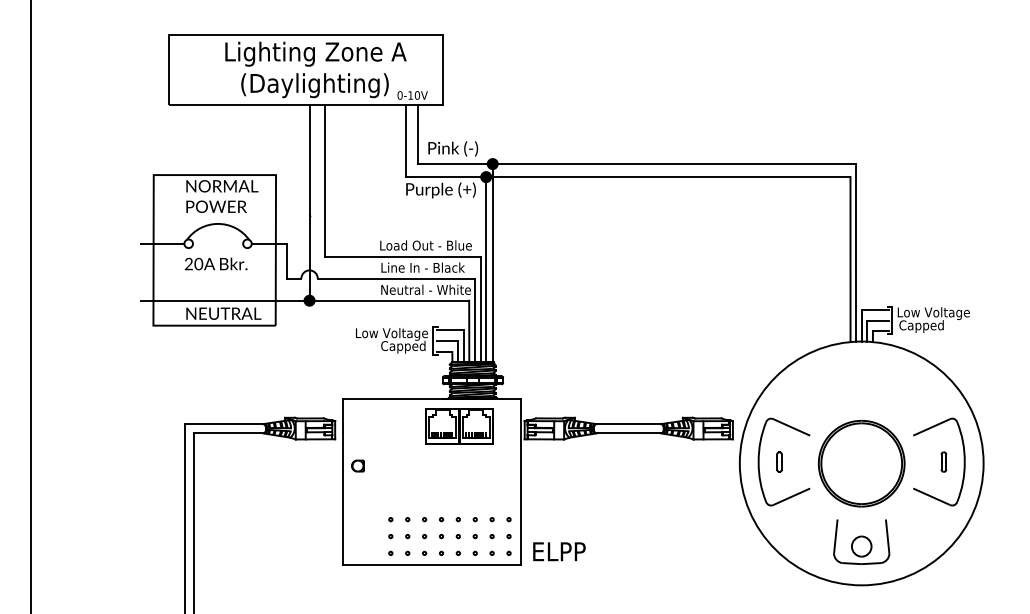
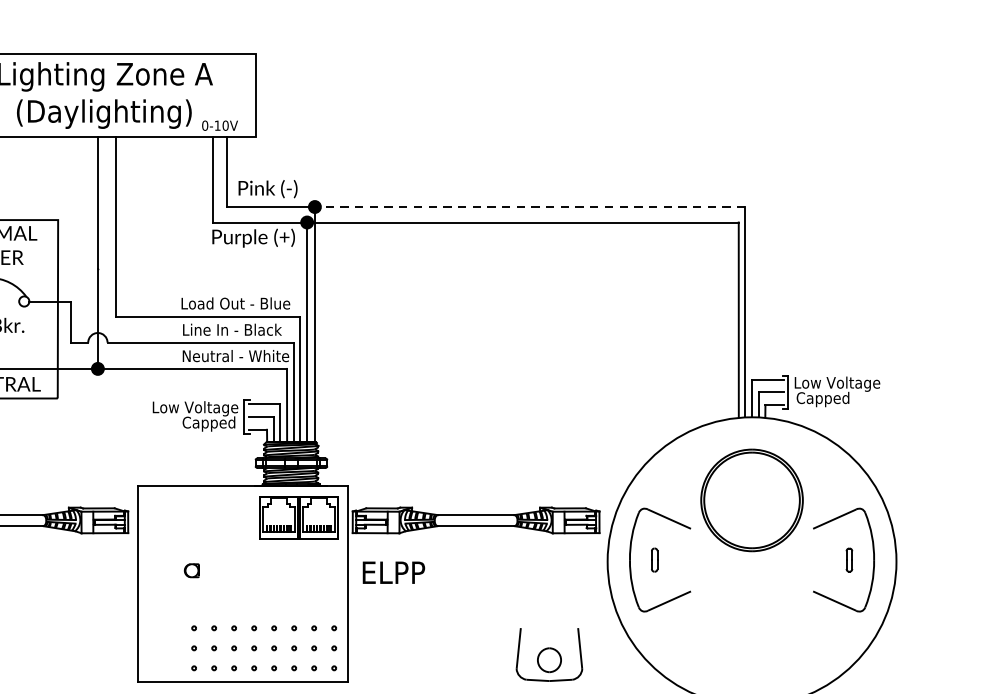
line: (674, 164) -> (530, 207), solid -> dashed
part: (459, 426) -> (299, 517), moved
part: (861, 463) -> (751, 500), moved
part: (357, 465) -> (191, 570), moved
part: (861, 541) -> (549, 654), moved
text: (559, 551) -> (393, 572), moved

